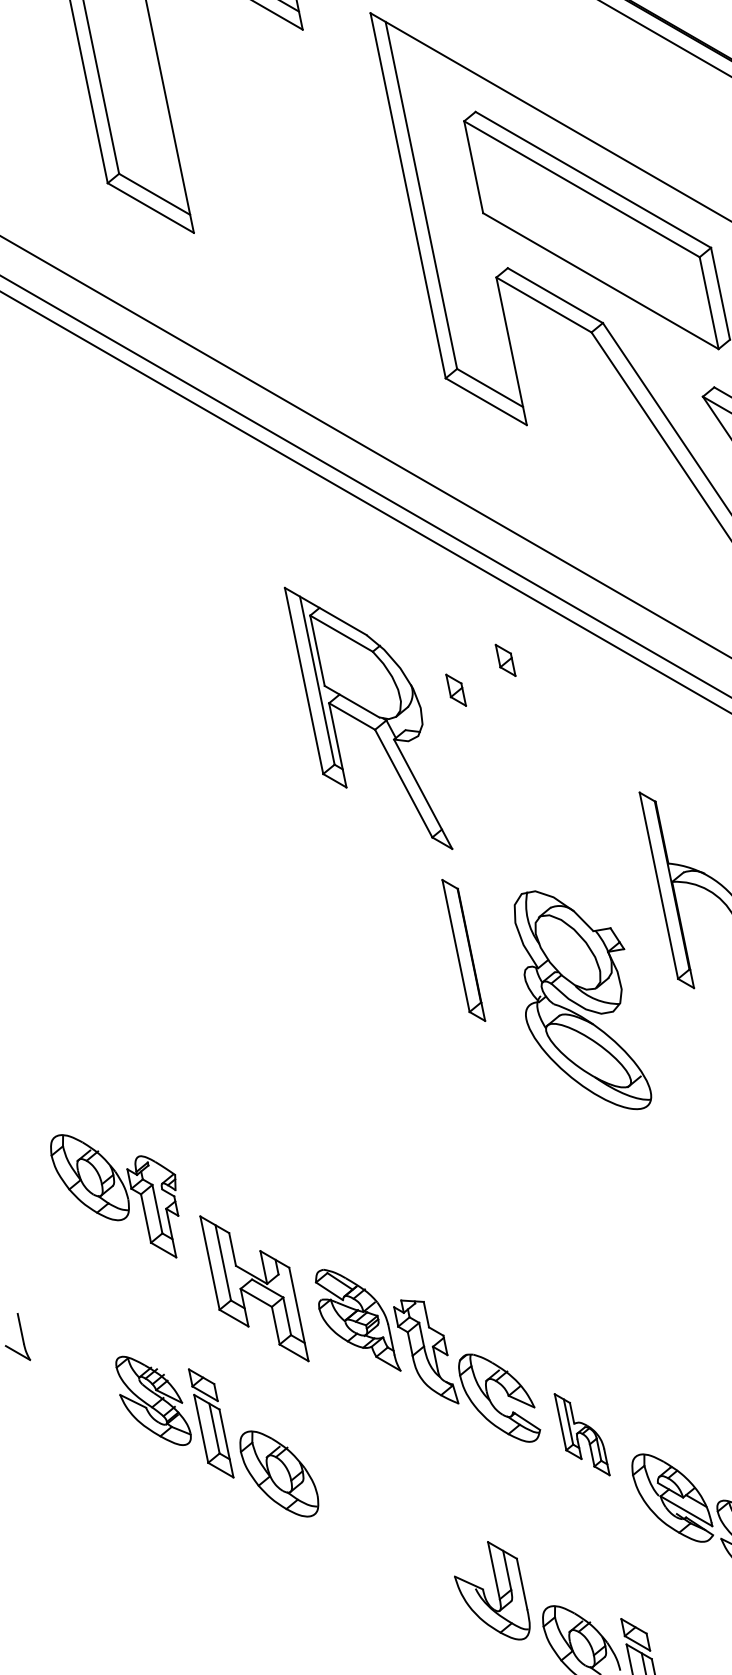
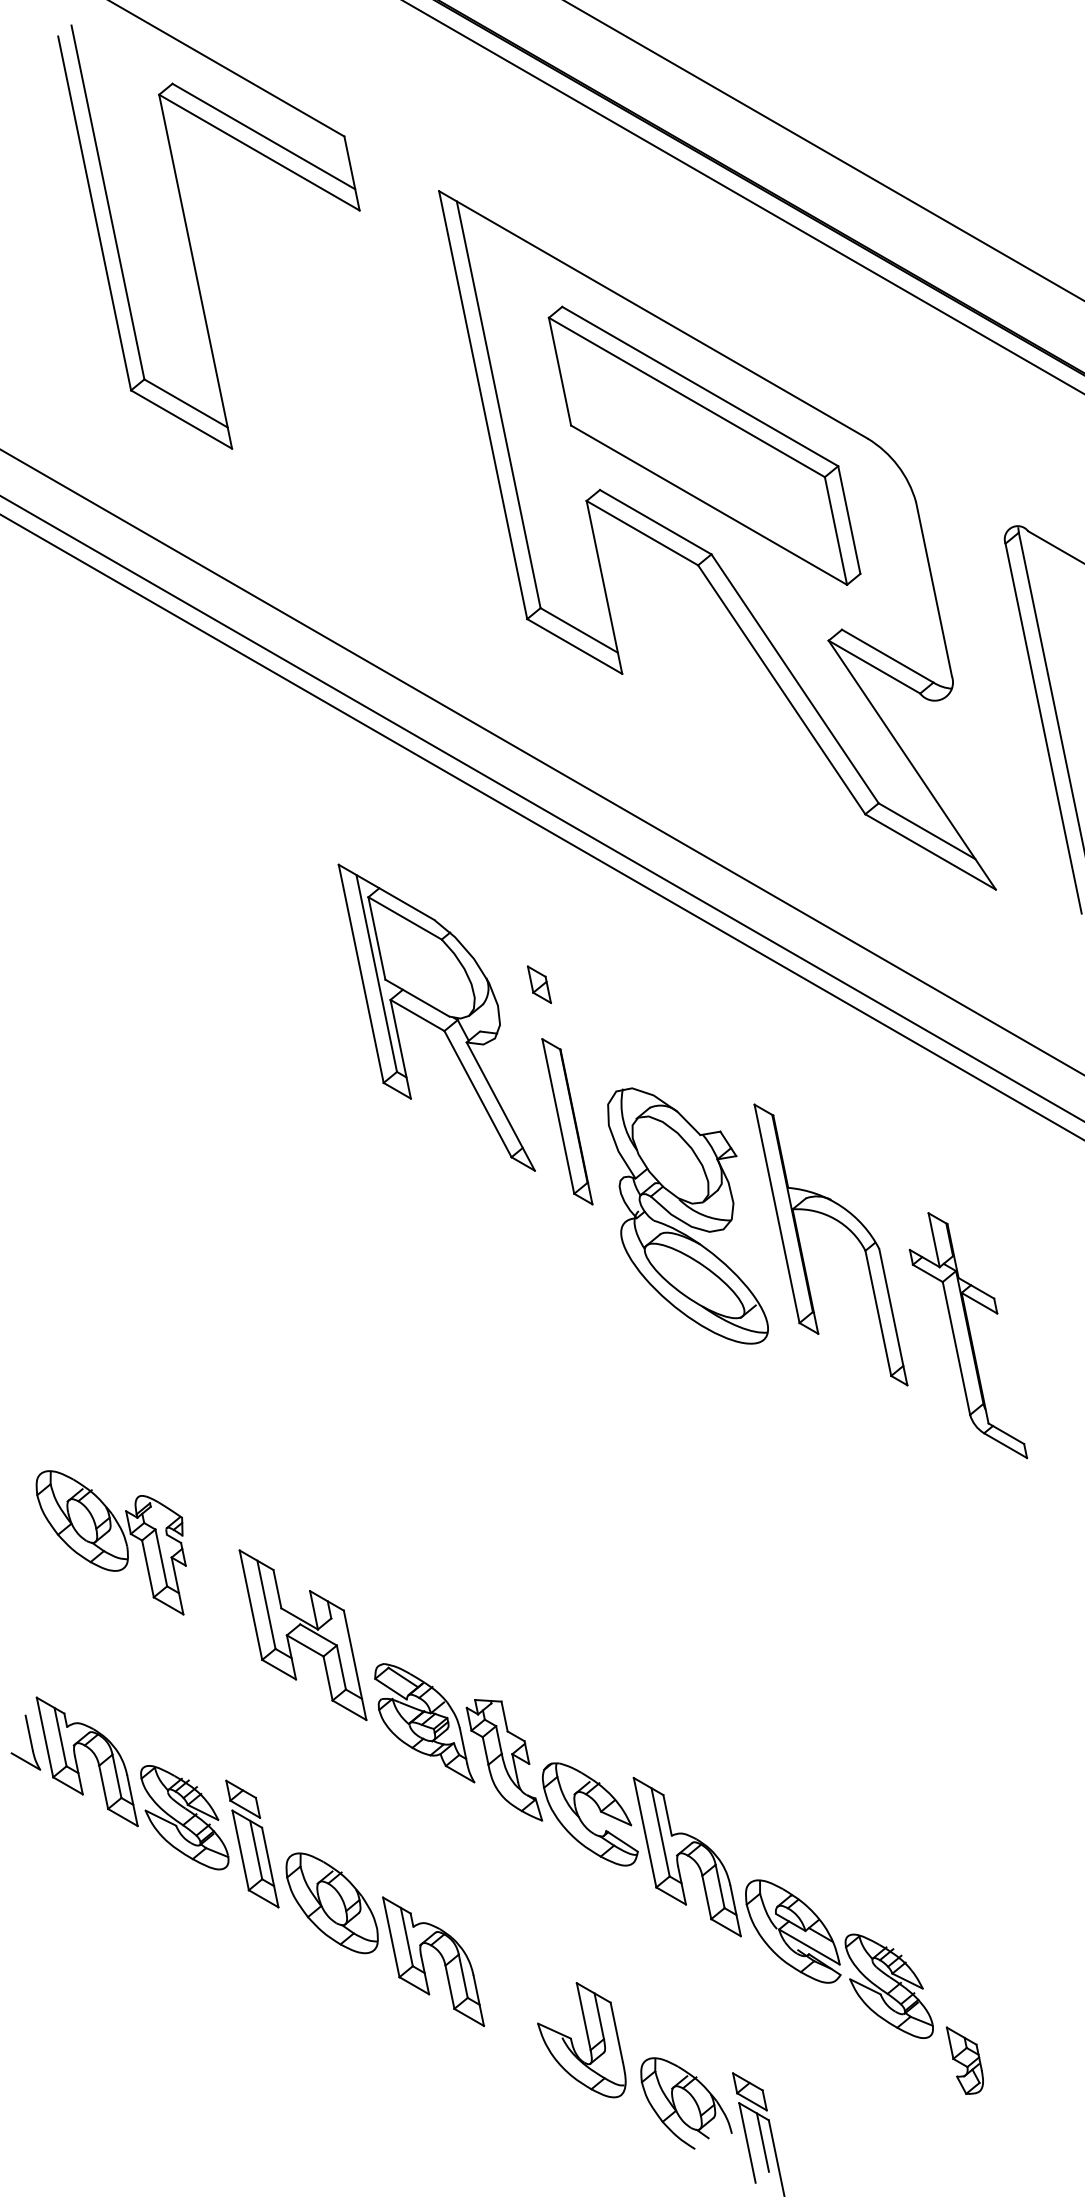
part: (504, 660) -> (596, 949), removed
part: (463, 950) -> (567, 1121), moved
part: (582, 999) -> (687, 1215), moved
part: (114, 1196) -> (110, 1542), moved
part: (253, 1289) -> (302, 1635), moved
part: (62, 1353) -> (77, 1762), added
part: (581, 1434) -> (686, 1857), size x1.67
part: (372, 1520) -> (441, 1957), added

